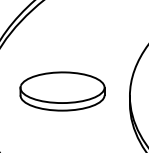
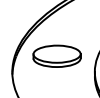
part: (61, 90) -> (56, 55), moved

